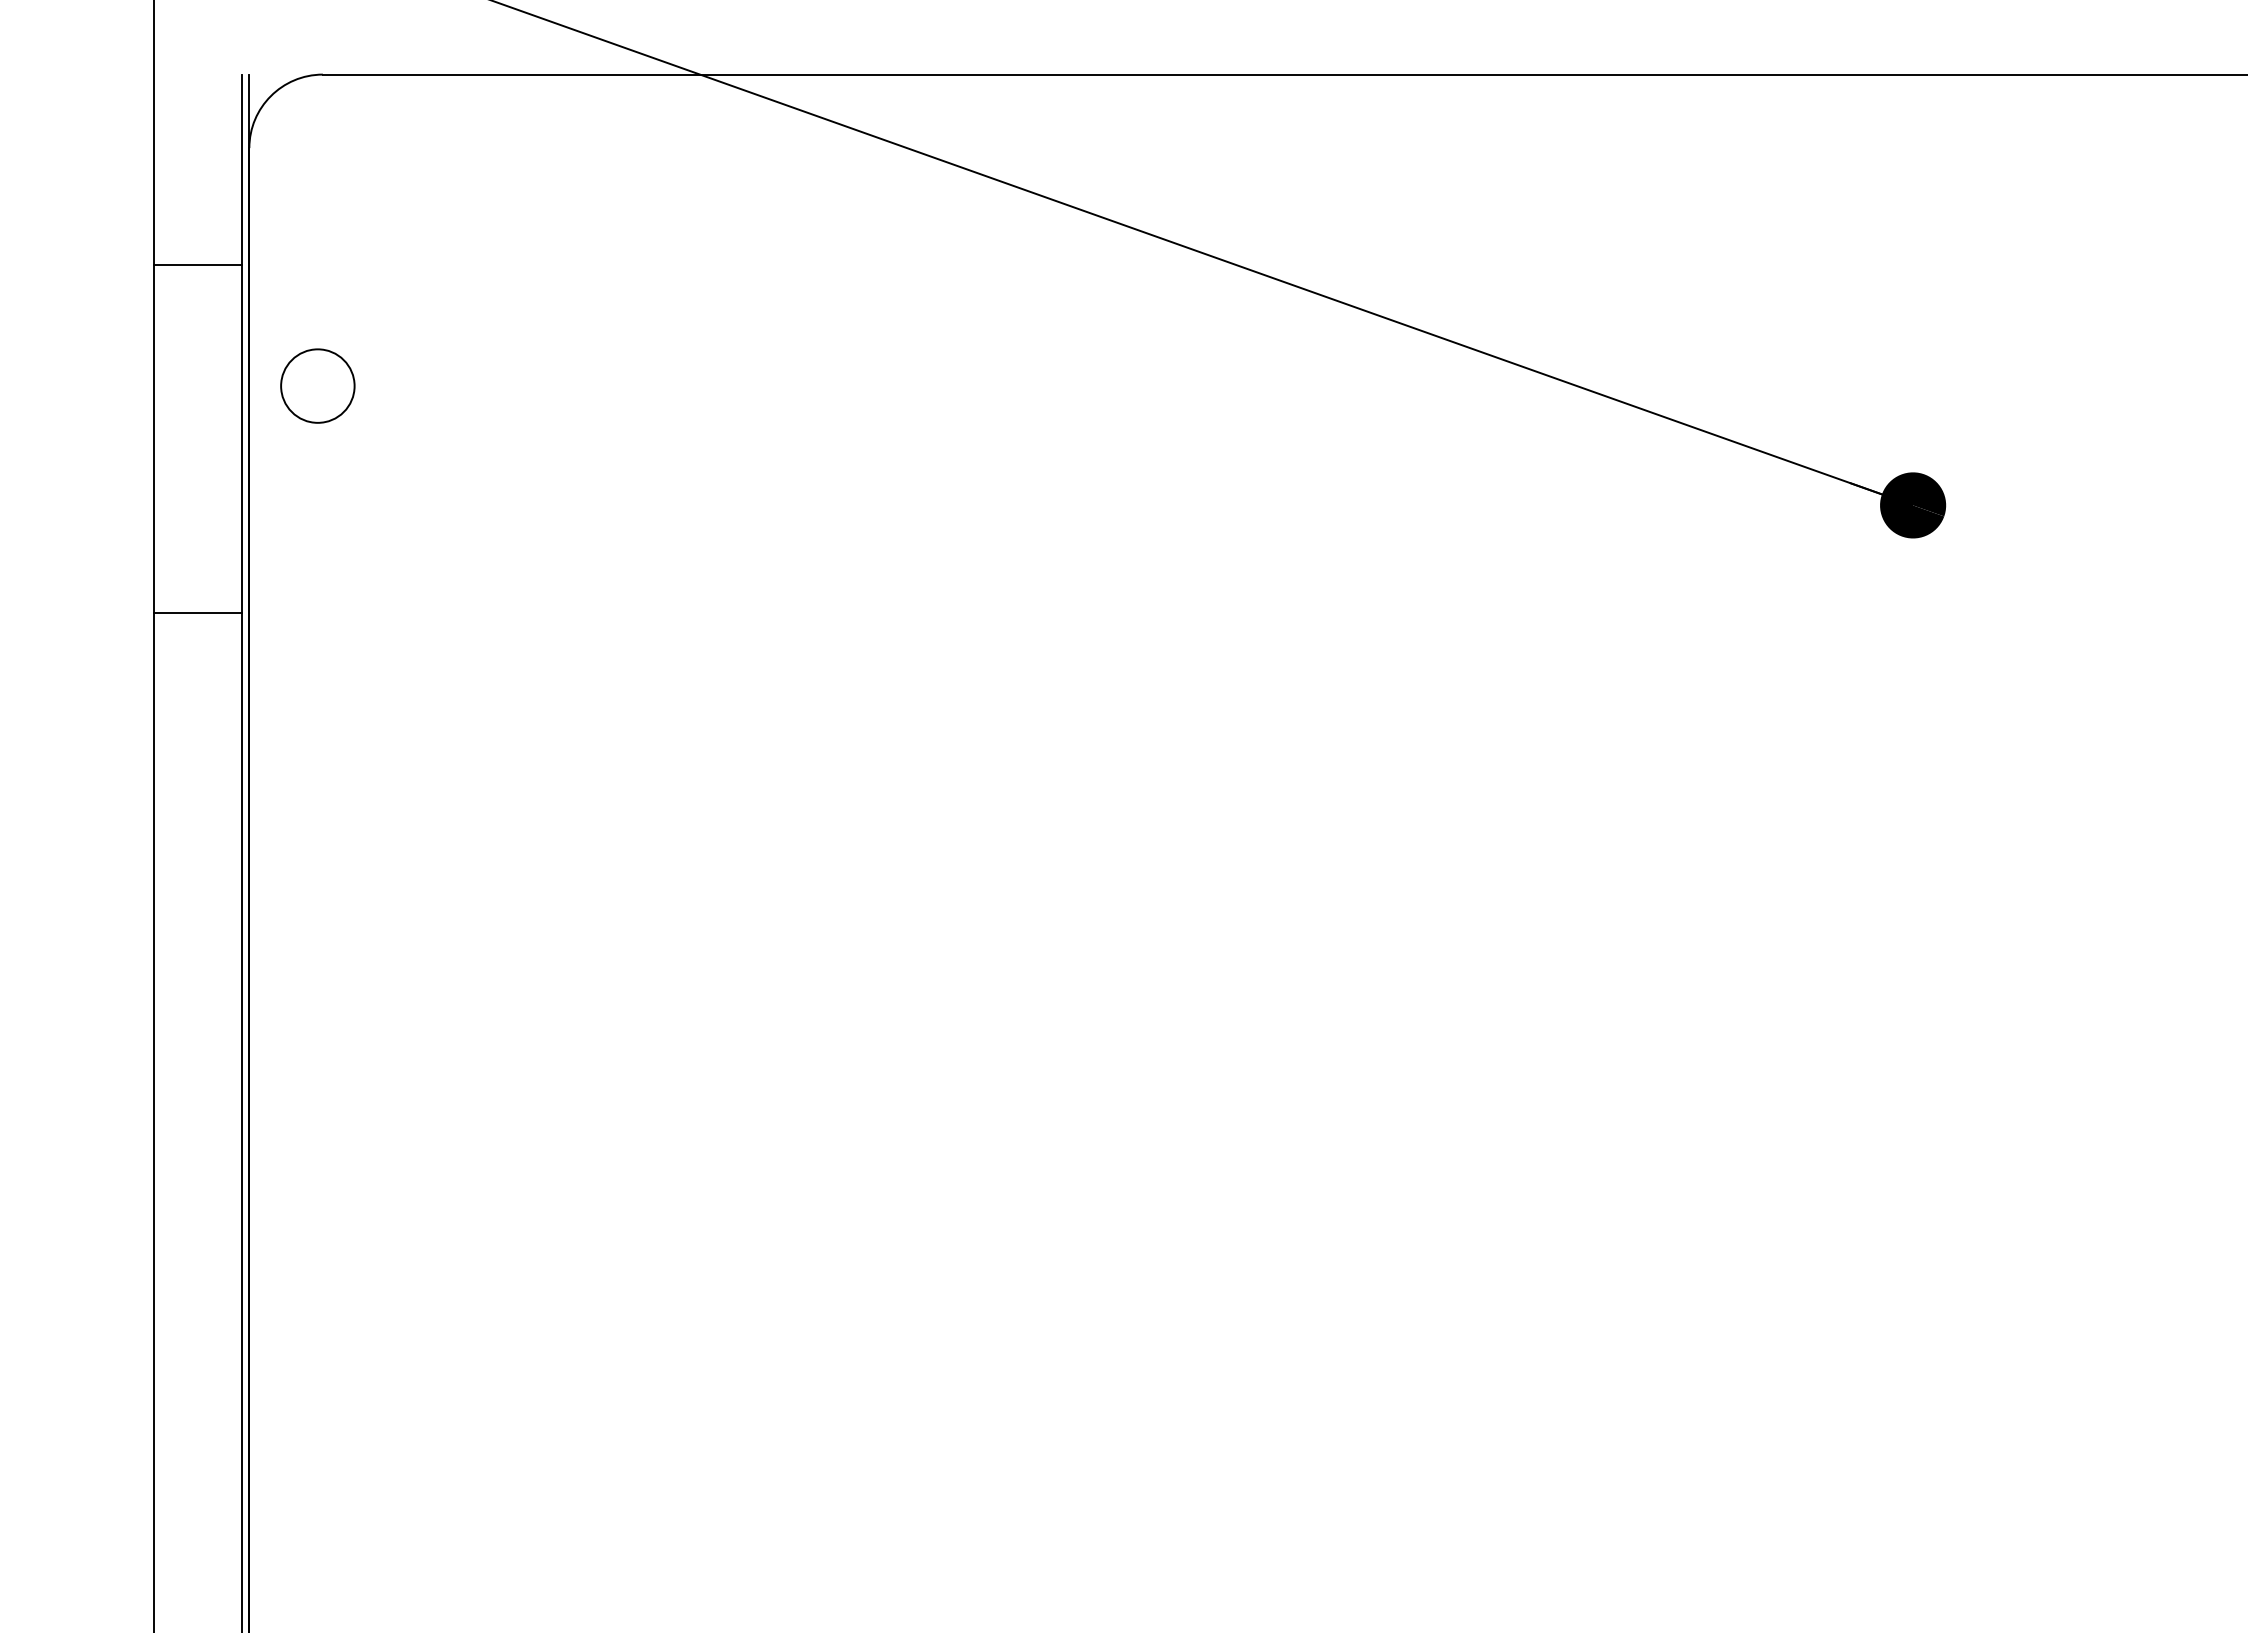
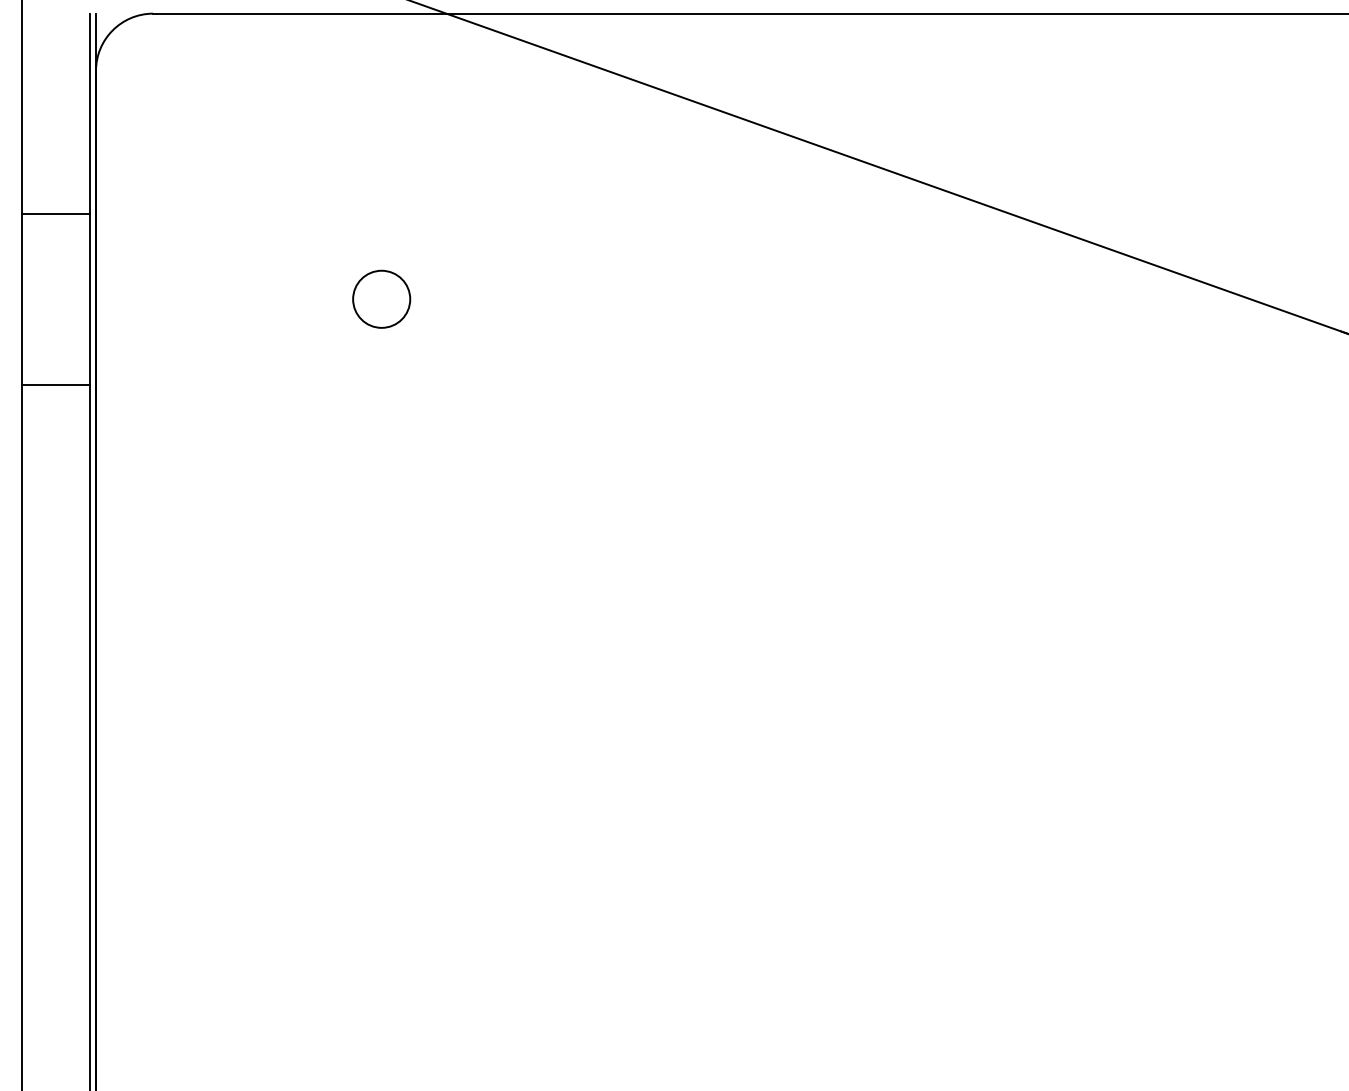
line: (197, 264) -> (55, 213), moved
circle: (317, 385) -> (381, 298), moved
line: (197, 613) -> (55, 385), moved

